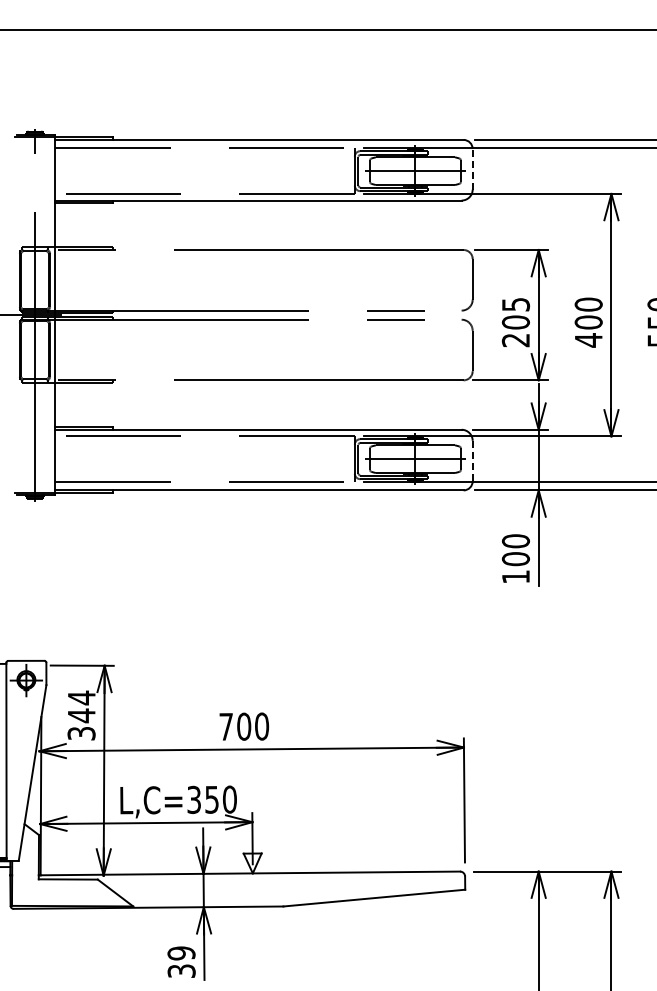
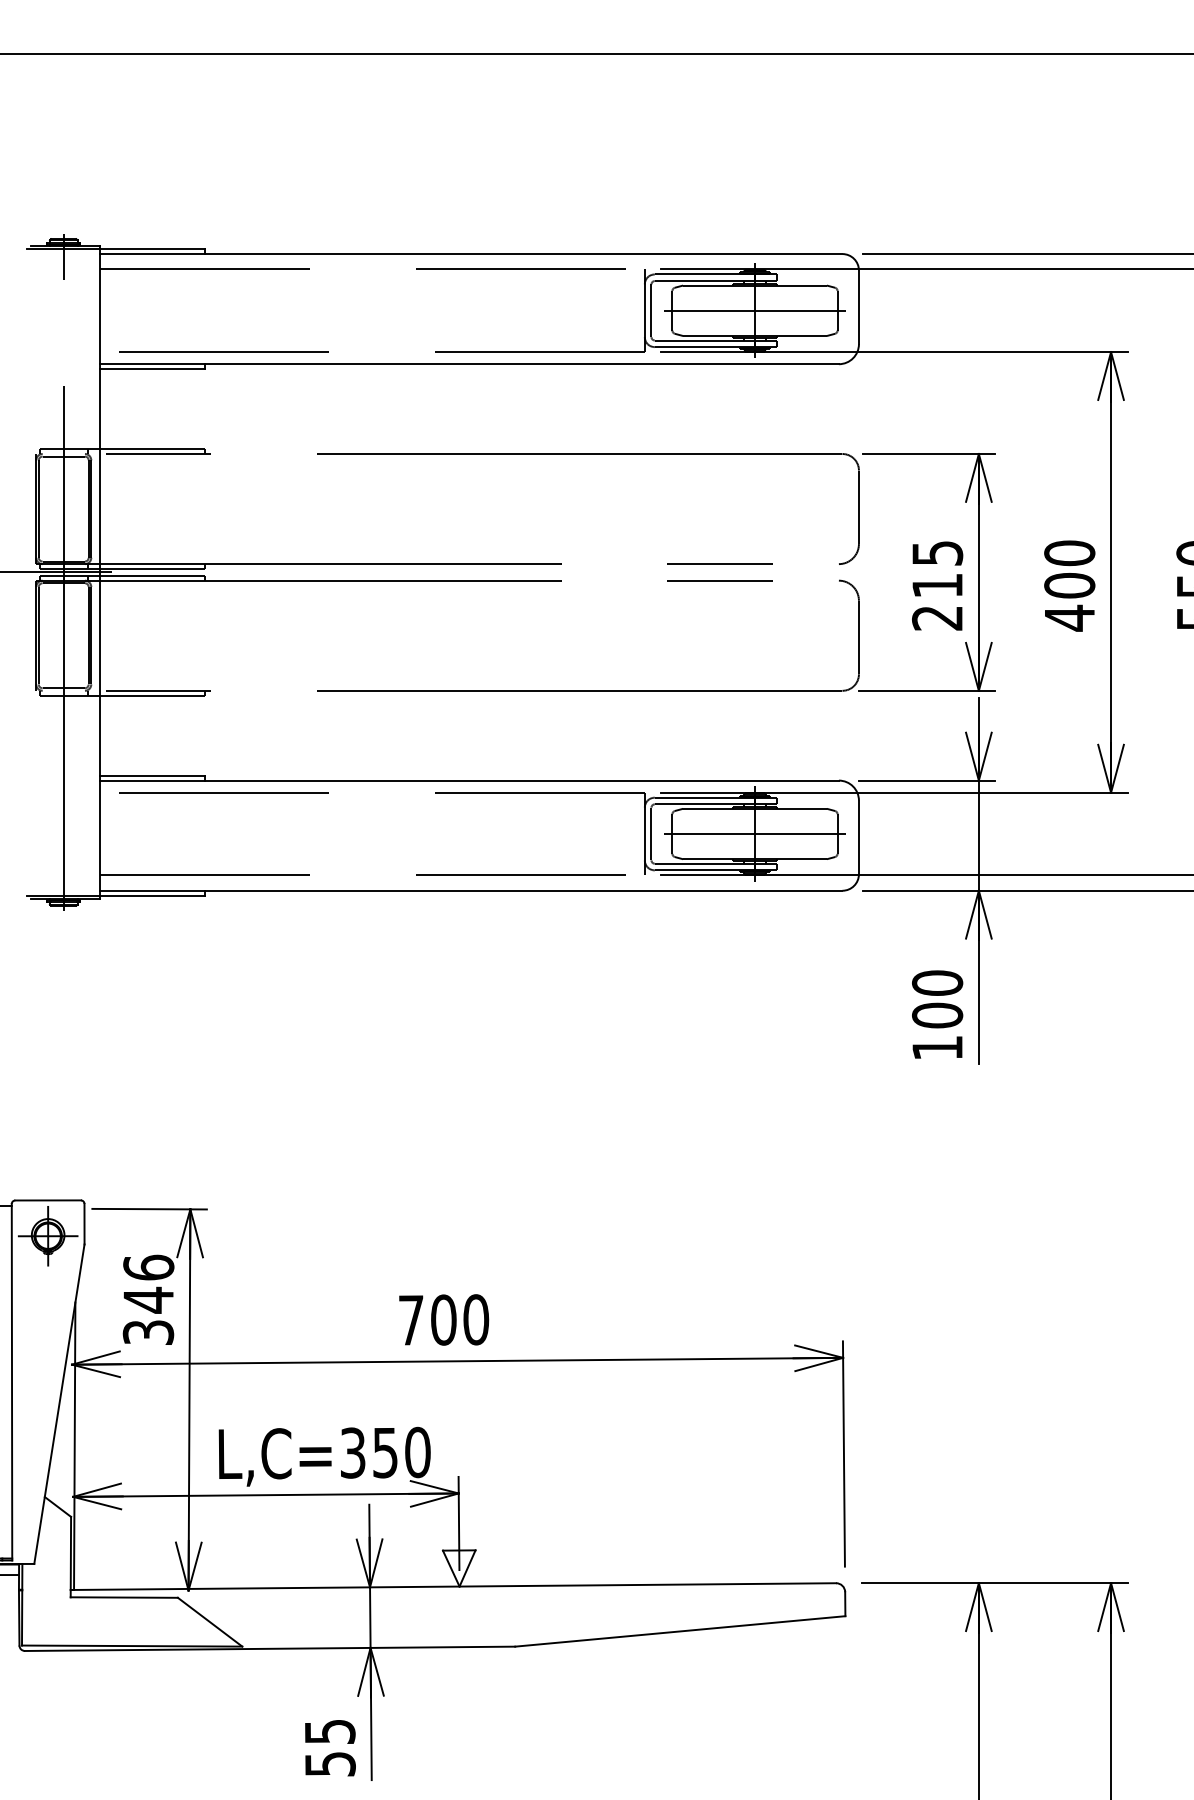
line: (472, 168) -> (858, 305), dashed -> solid
text: (515, 322) -> (936, 585), 205 -> 215
line: (472, 461) -> (858, 838), dashed -> solid
text: (81, 697) -> (148, 1266), 344 -> 346
text: (181, 961) -> (329, 1746), 39 -> 55

